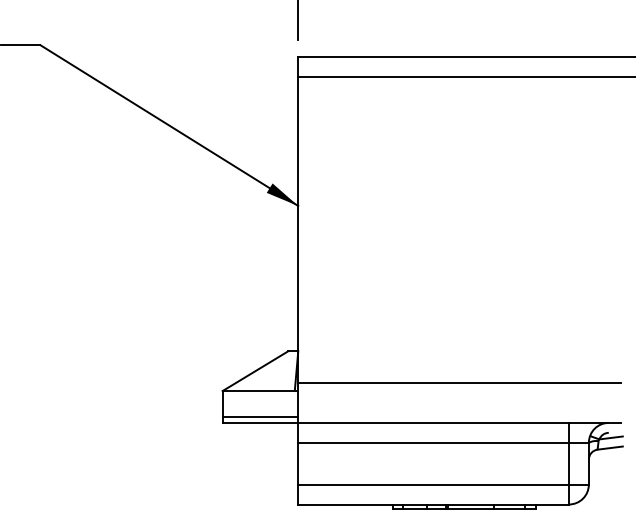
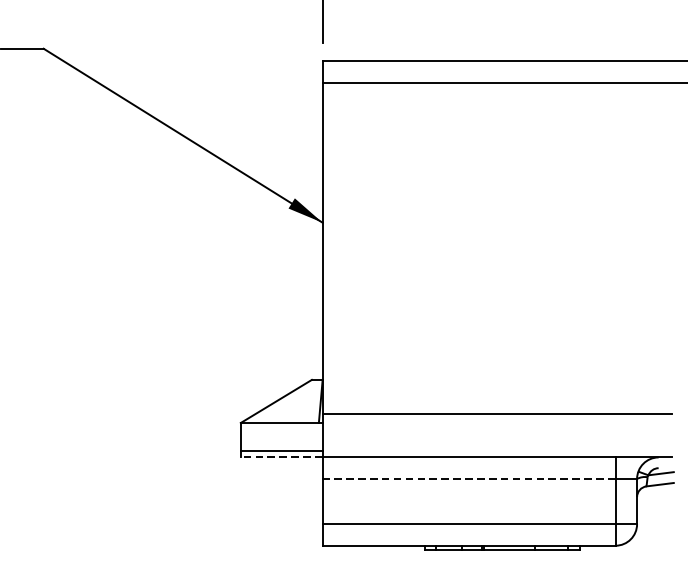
line: (260, 422) -> (281, 456), solid -> dashed
line: (433, 442) -> (468, 478), solid -> dashed

